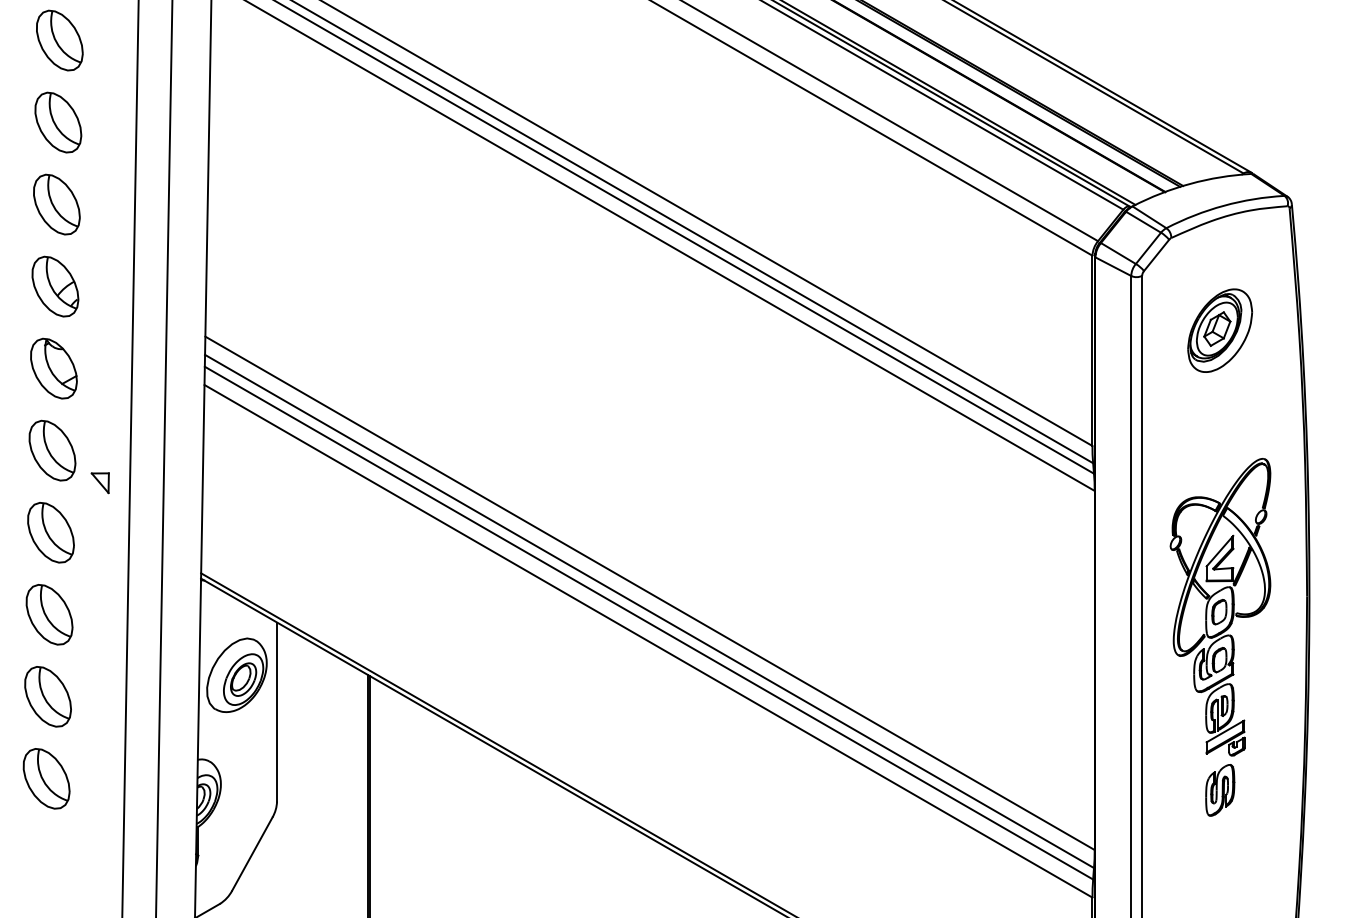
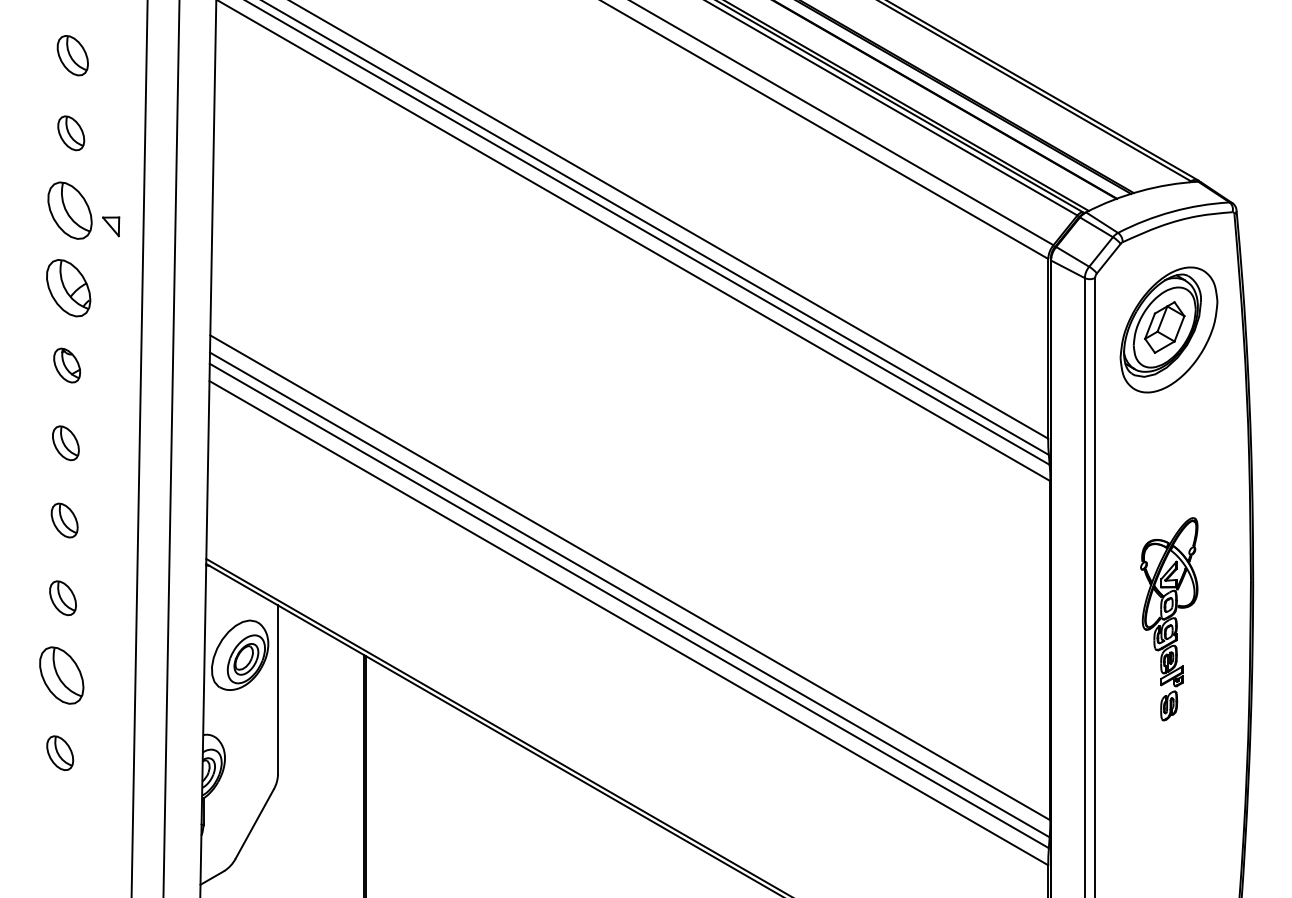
part: (59, 40) -> (72, 55), size x0.7
part: (57, 122) -> (70, 133), size x0.6
part: (1219, 330) -> (1168, 329), size x1.6
part: (53, 368) -> (66, 365), size x0.6
part: (52, 451) -> (65, 443), size x0.6
part: (100, 482) -> (111, 226), moved
part: (51, 532) -> (64, 520), size x0.6
part: (48, 615) -> (62, 598), size x0.6
part: (1220, 636) -> (1169, 618), size x0.6
part: (45, 779) -> (59, 753), size x0.6

